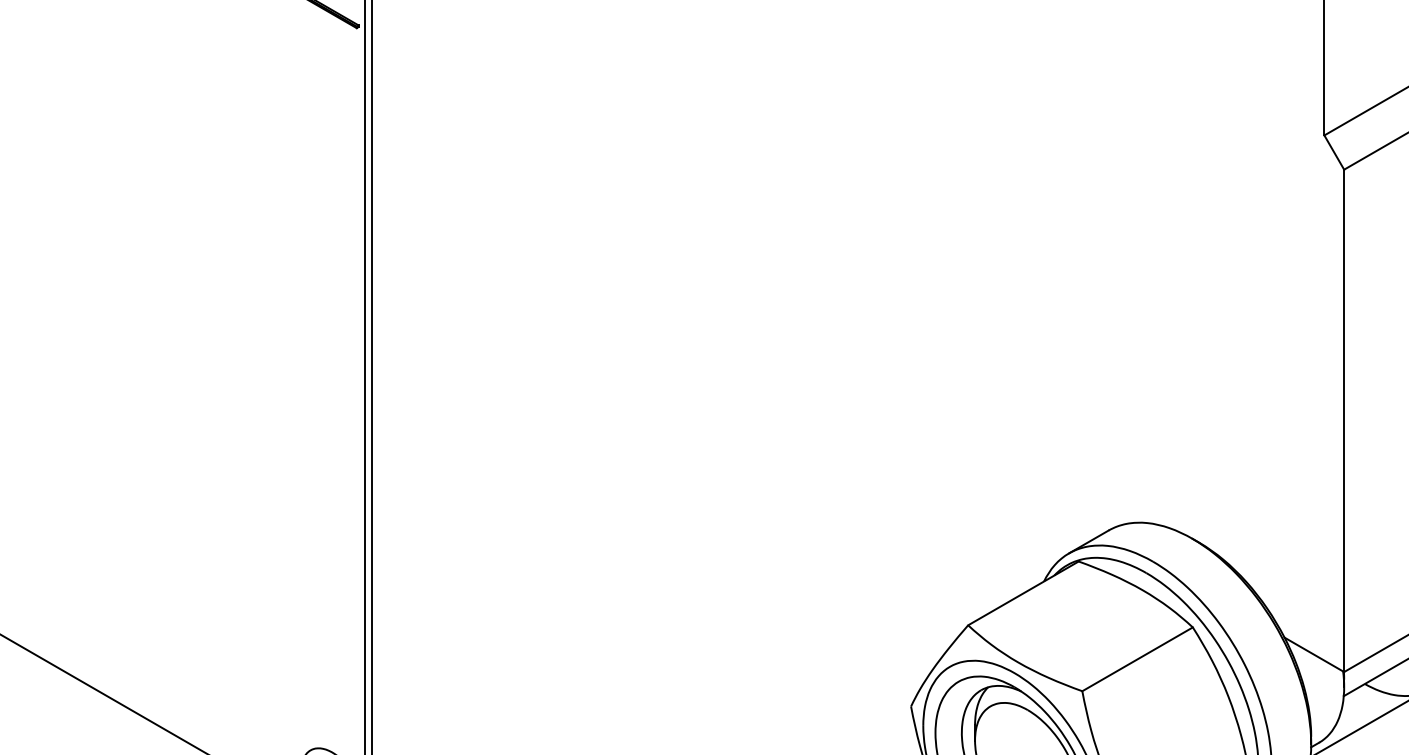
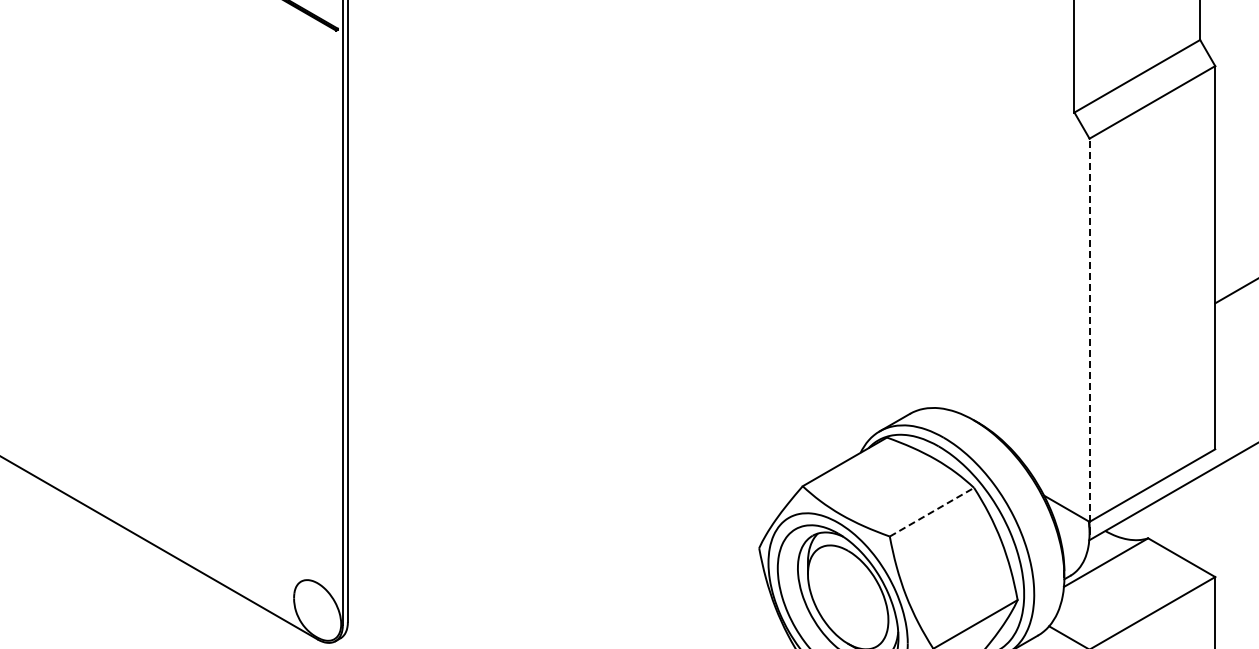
line: (1344, 421) -> (1089, 330), solid -> dashed
line: (1136, 659) -> (931, 512), solid -> dashed

